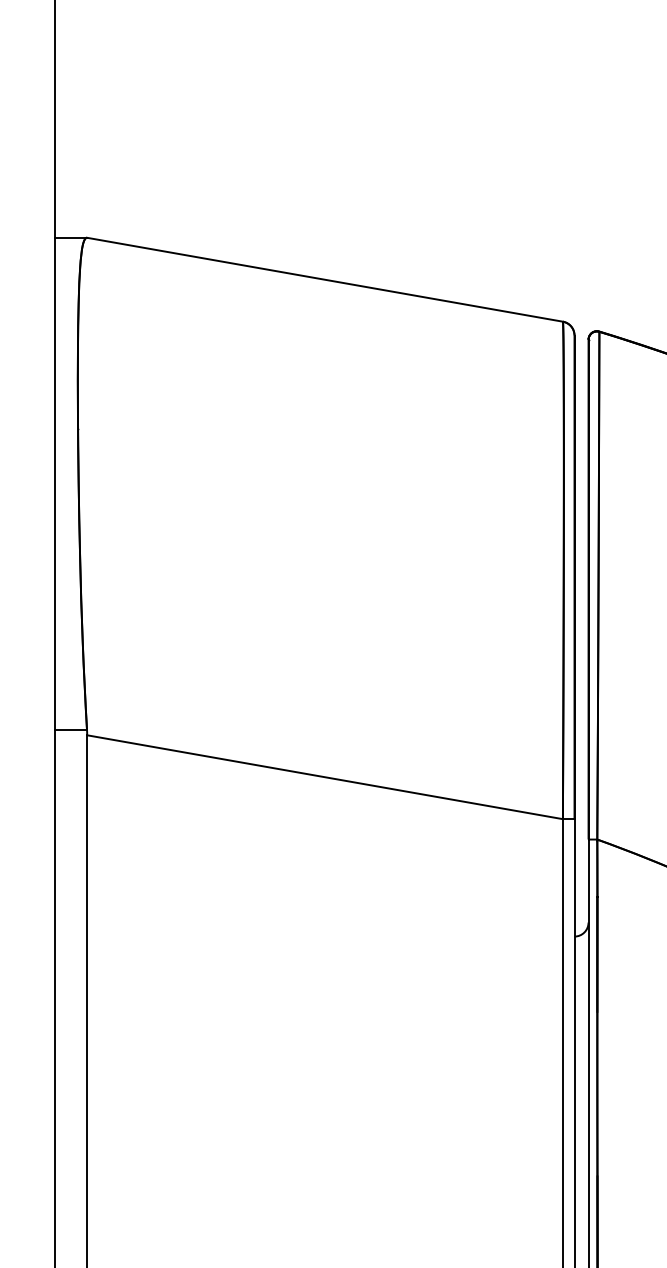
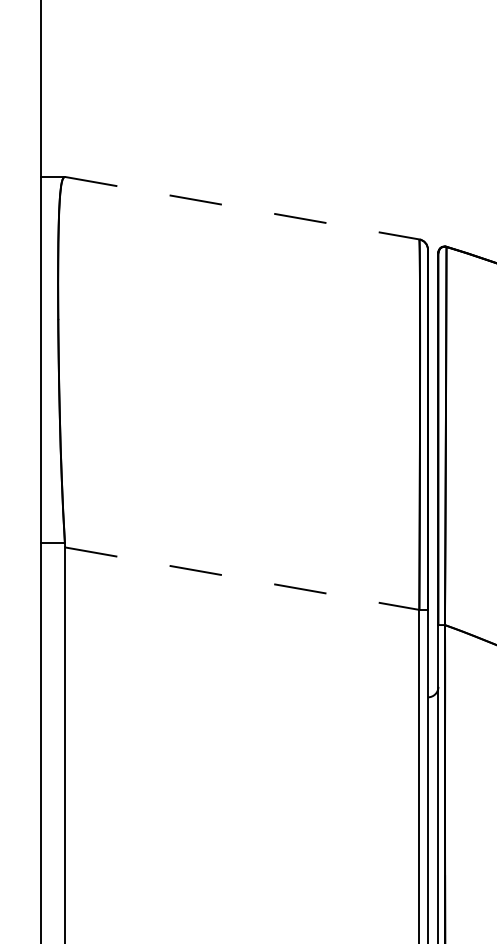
line: (325, 279) -> (242, 208), solid -> dashed
line: (325, 777) -> (242, 578), solid -> dashed

